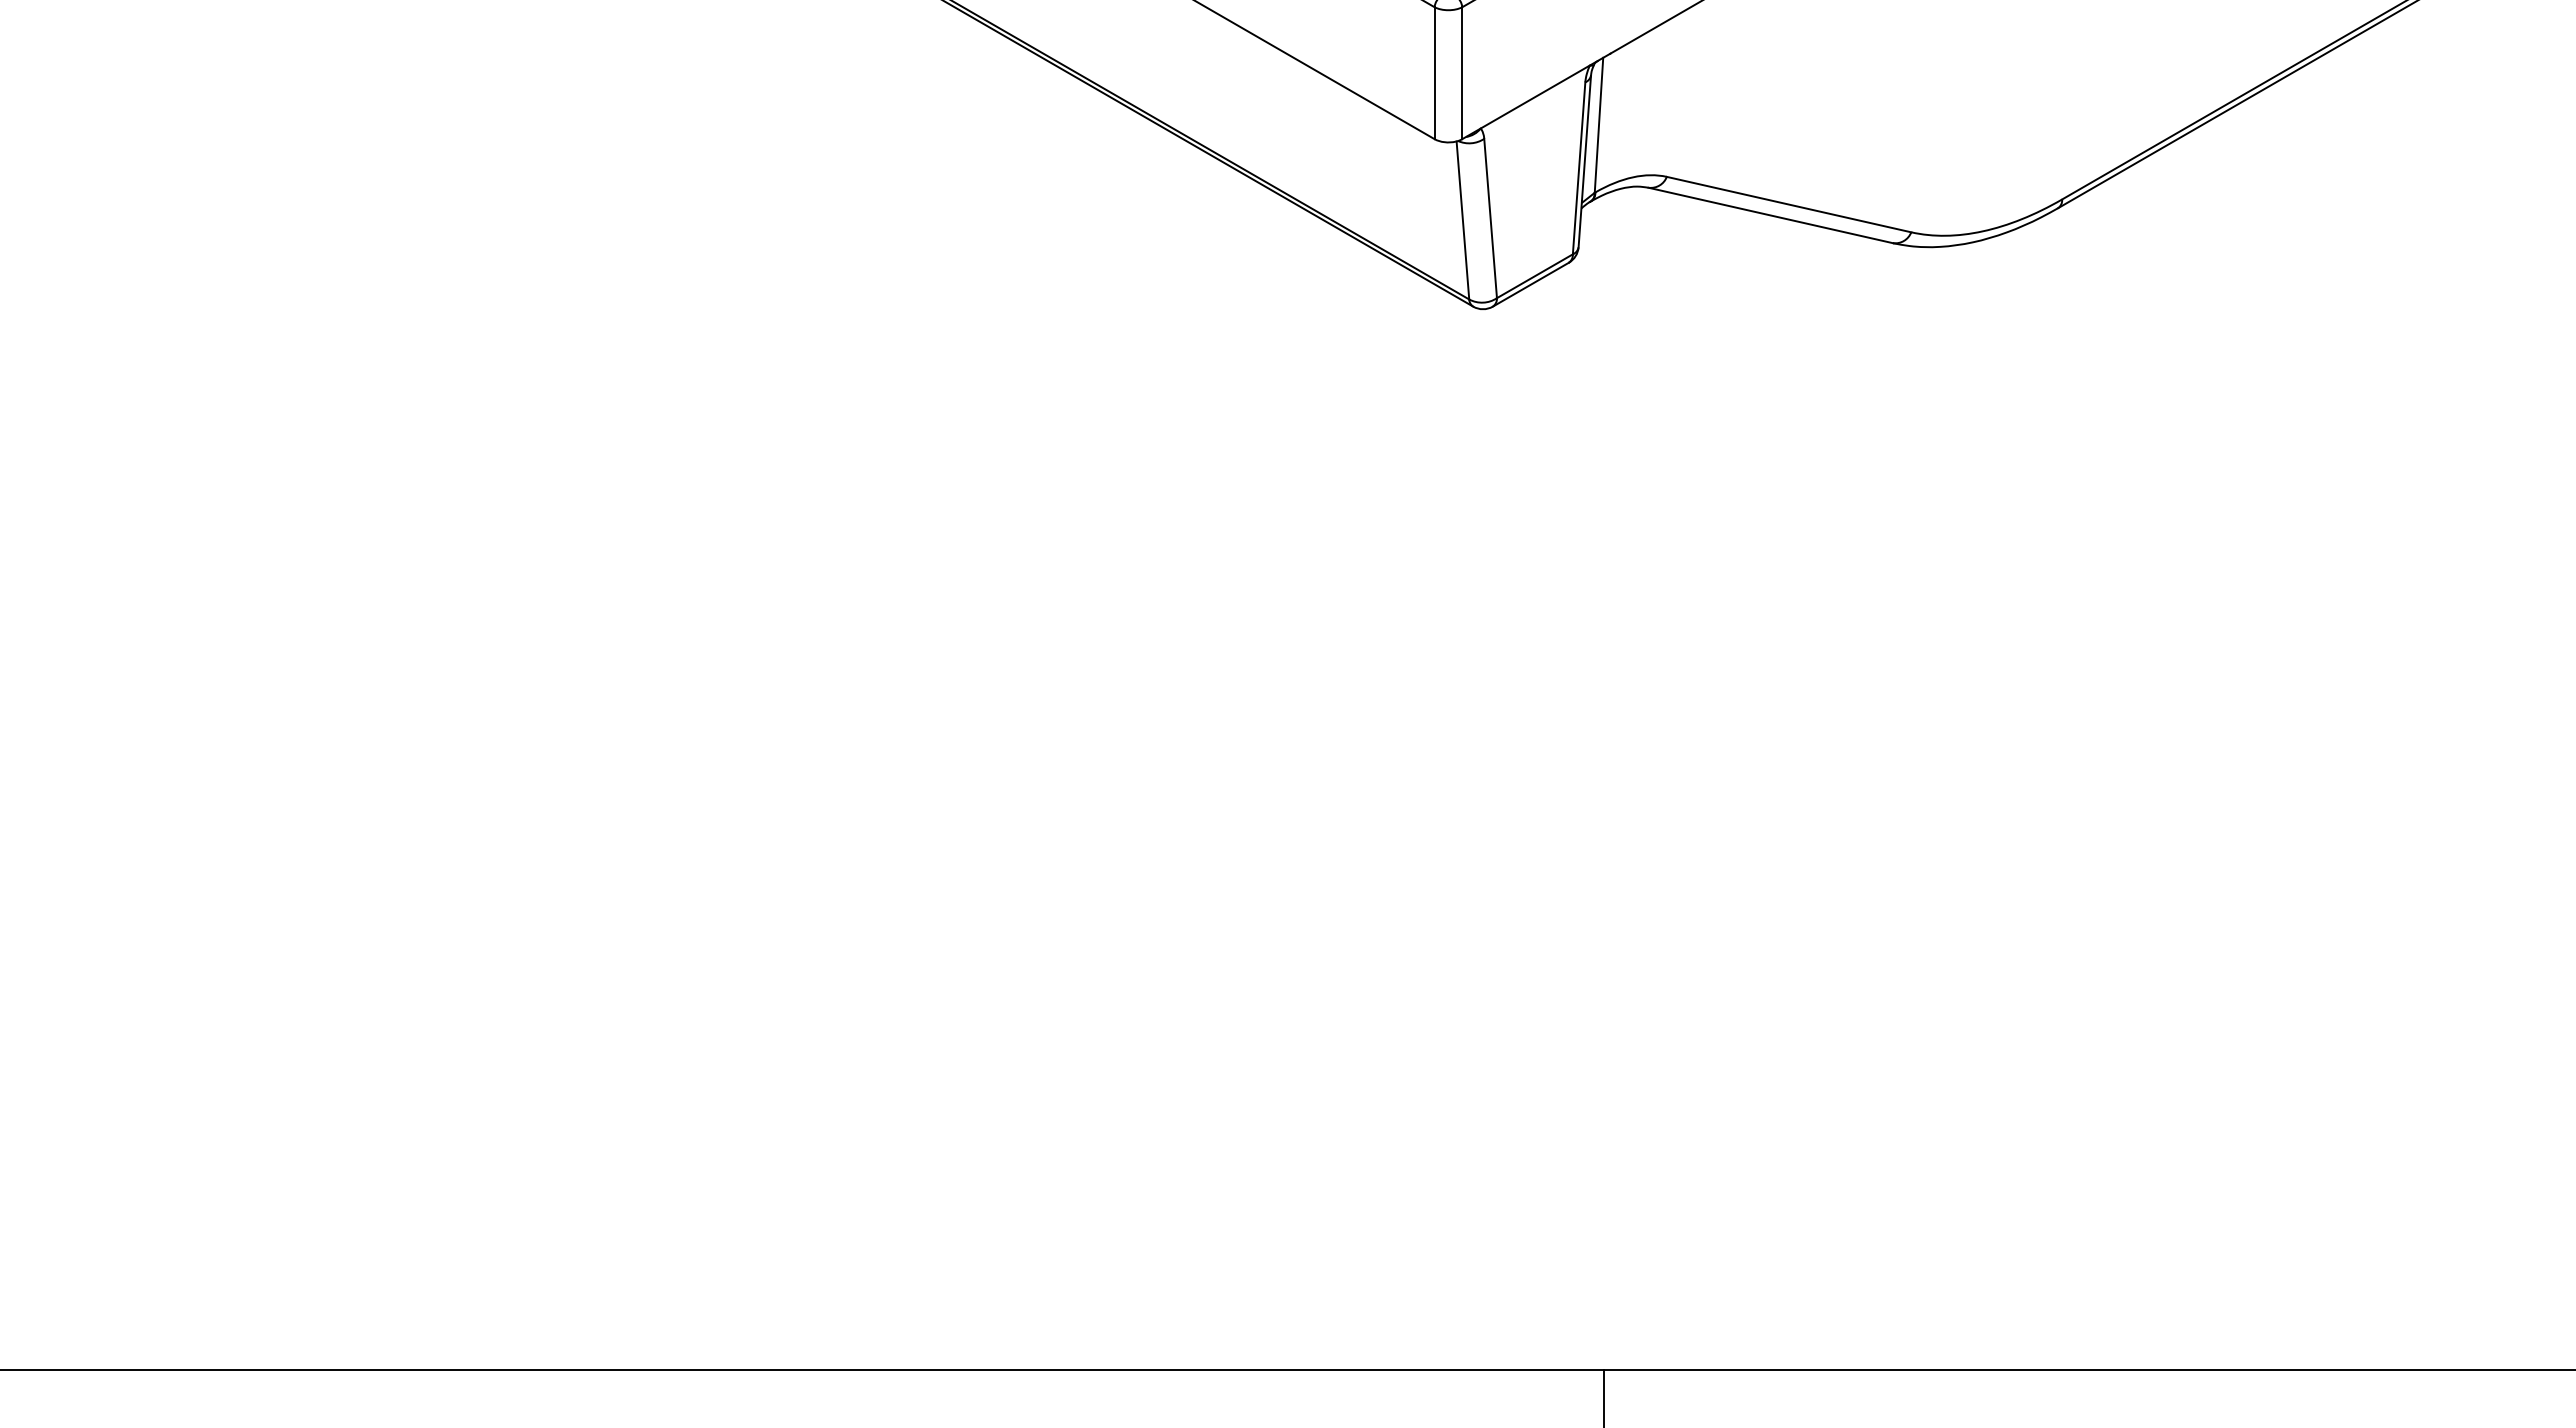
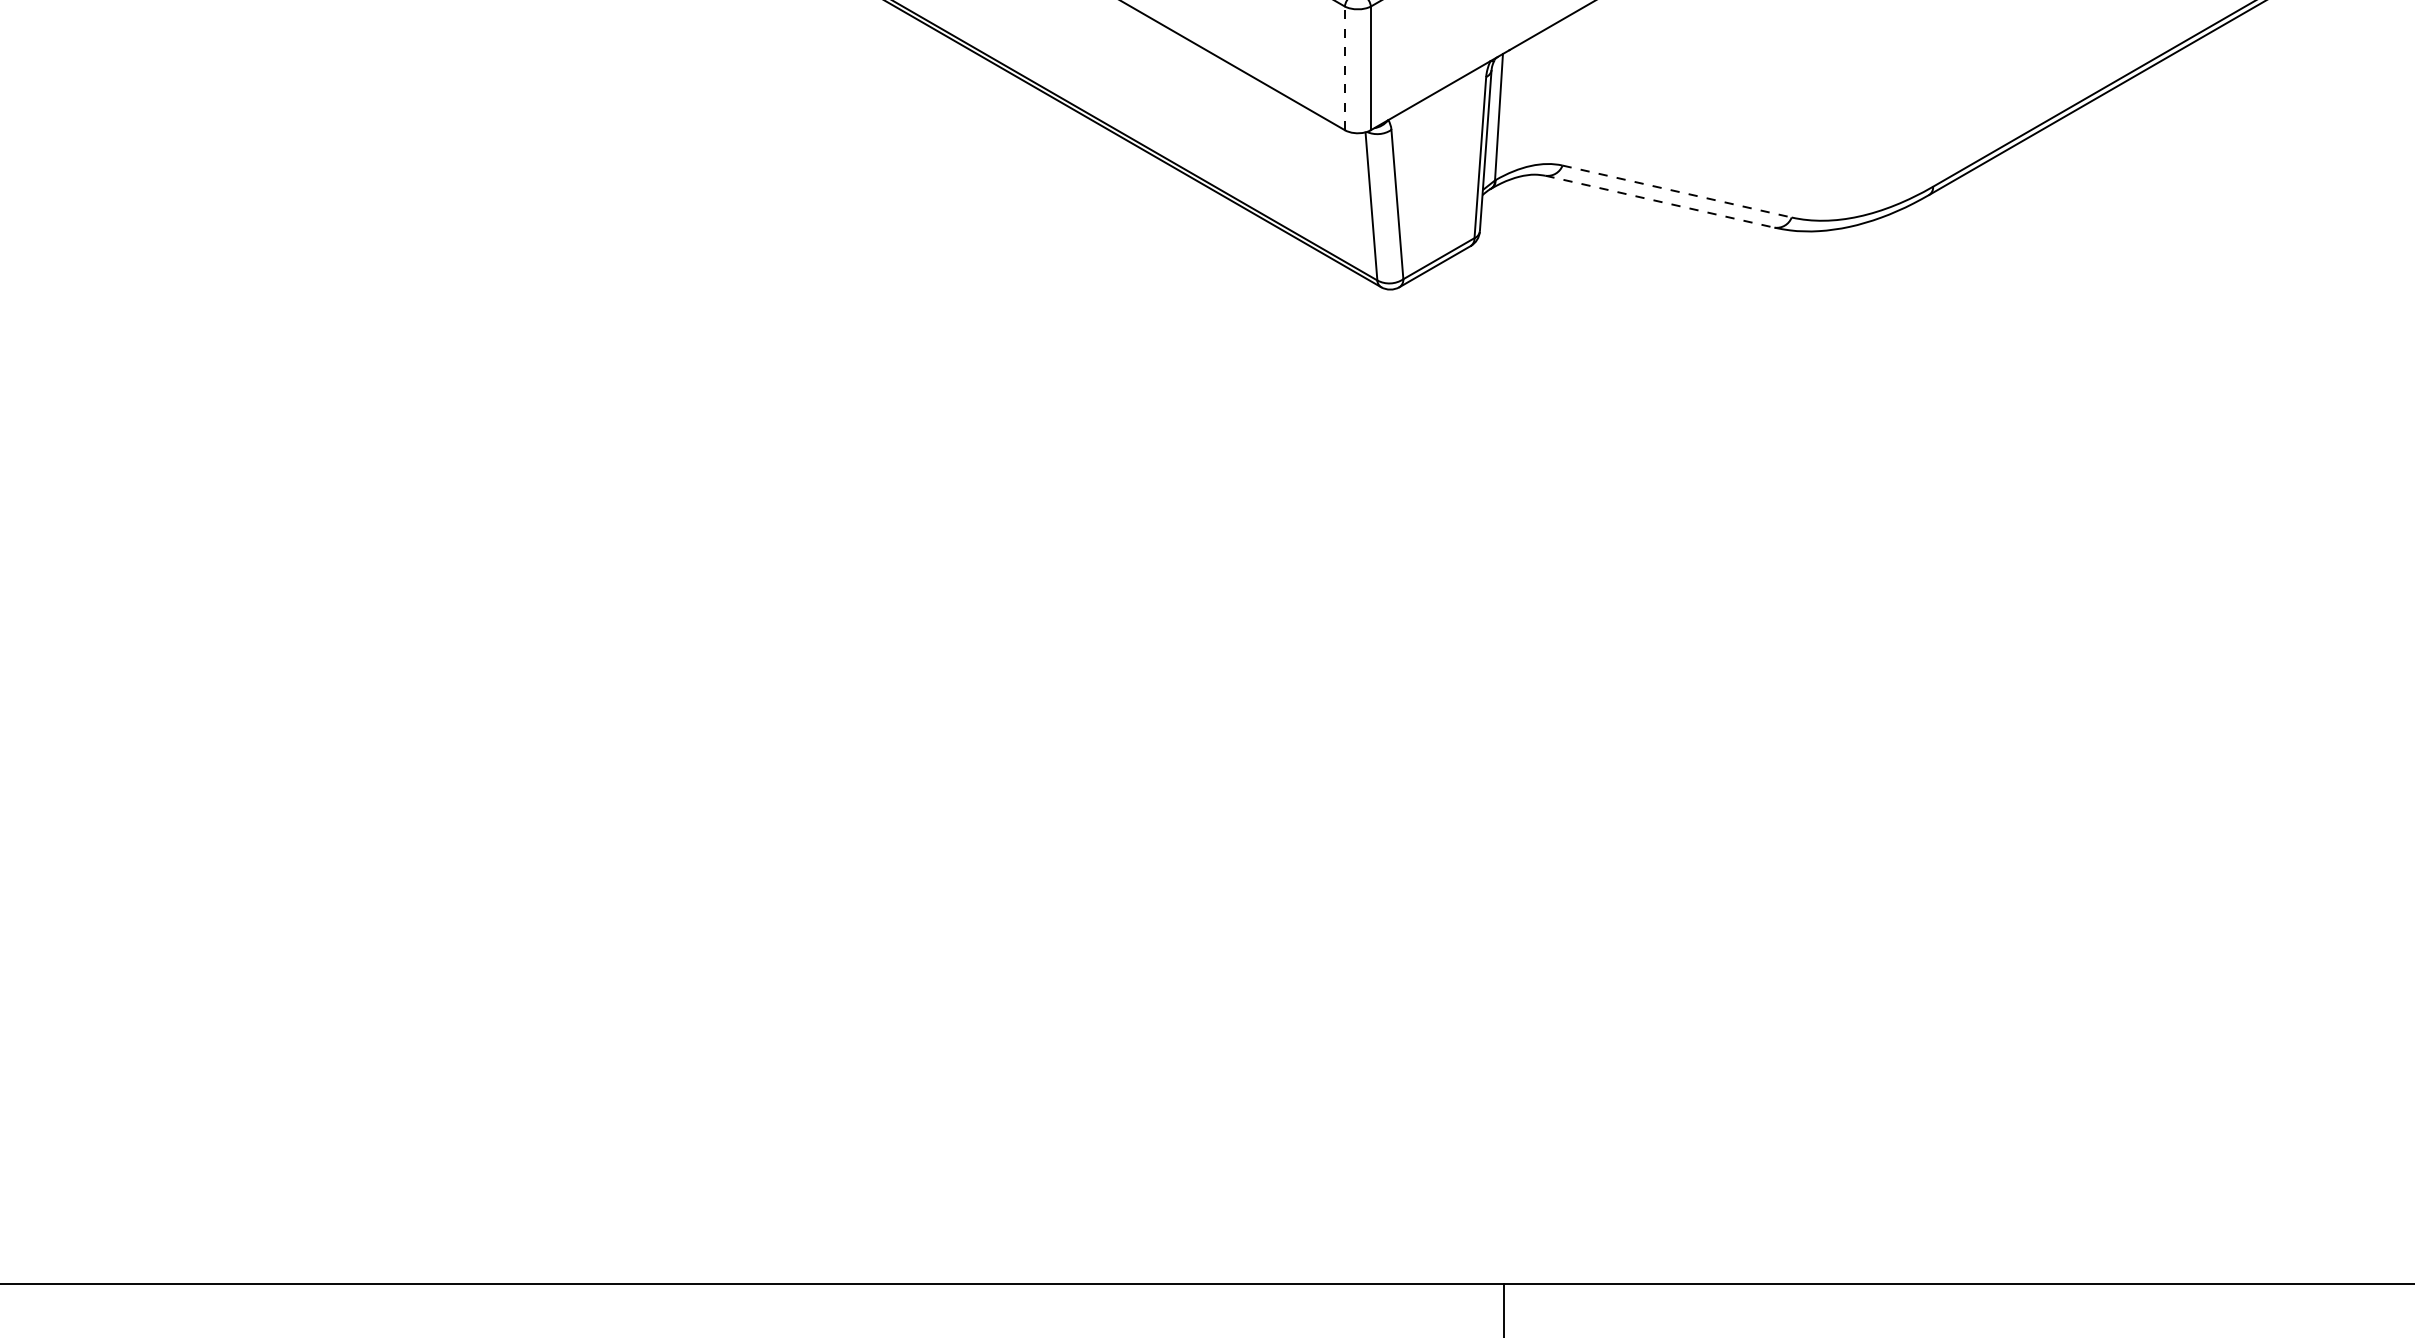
line: (1434, 73) -> (1344, 68), solid -> dashed
line: (1789, 204) -> (1677, 191), solid -> dashed
line: (1771, 215) -> (1660, 201), solid -> dashed

